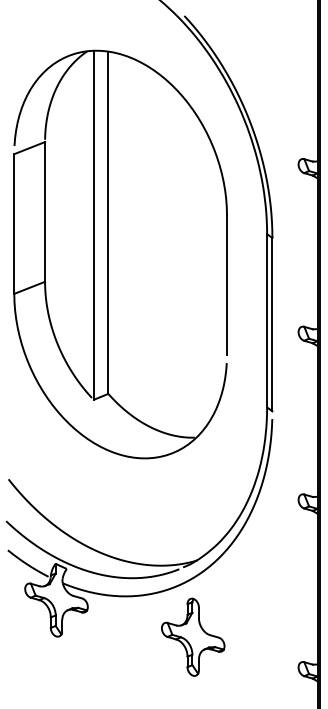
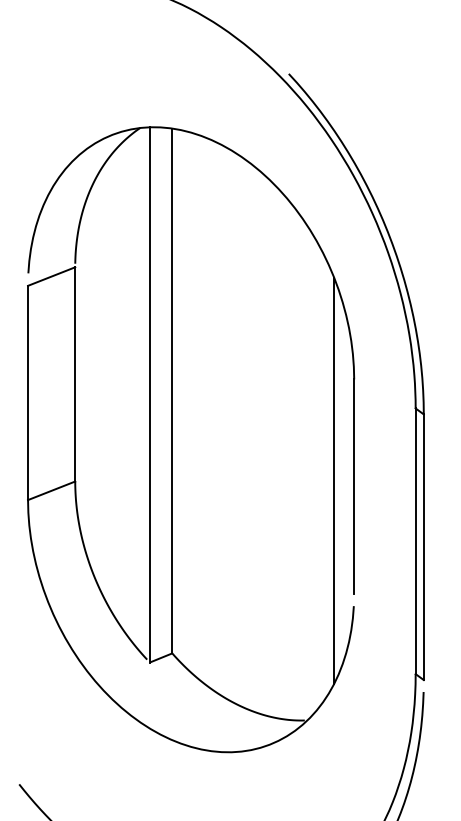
line: (213, 280) -> (333, 479), added

